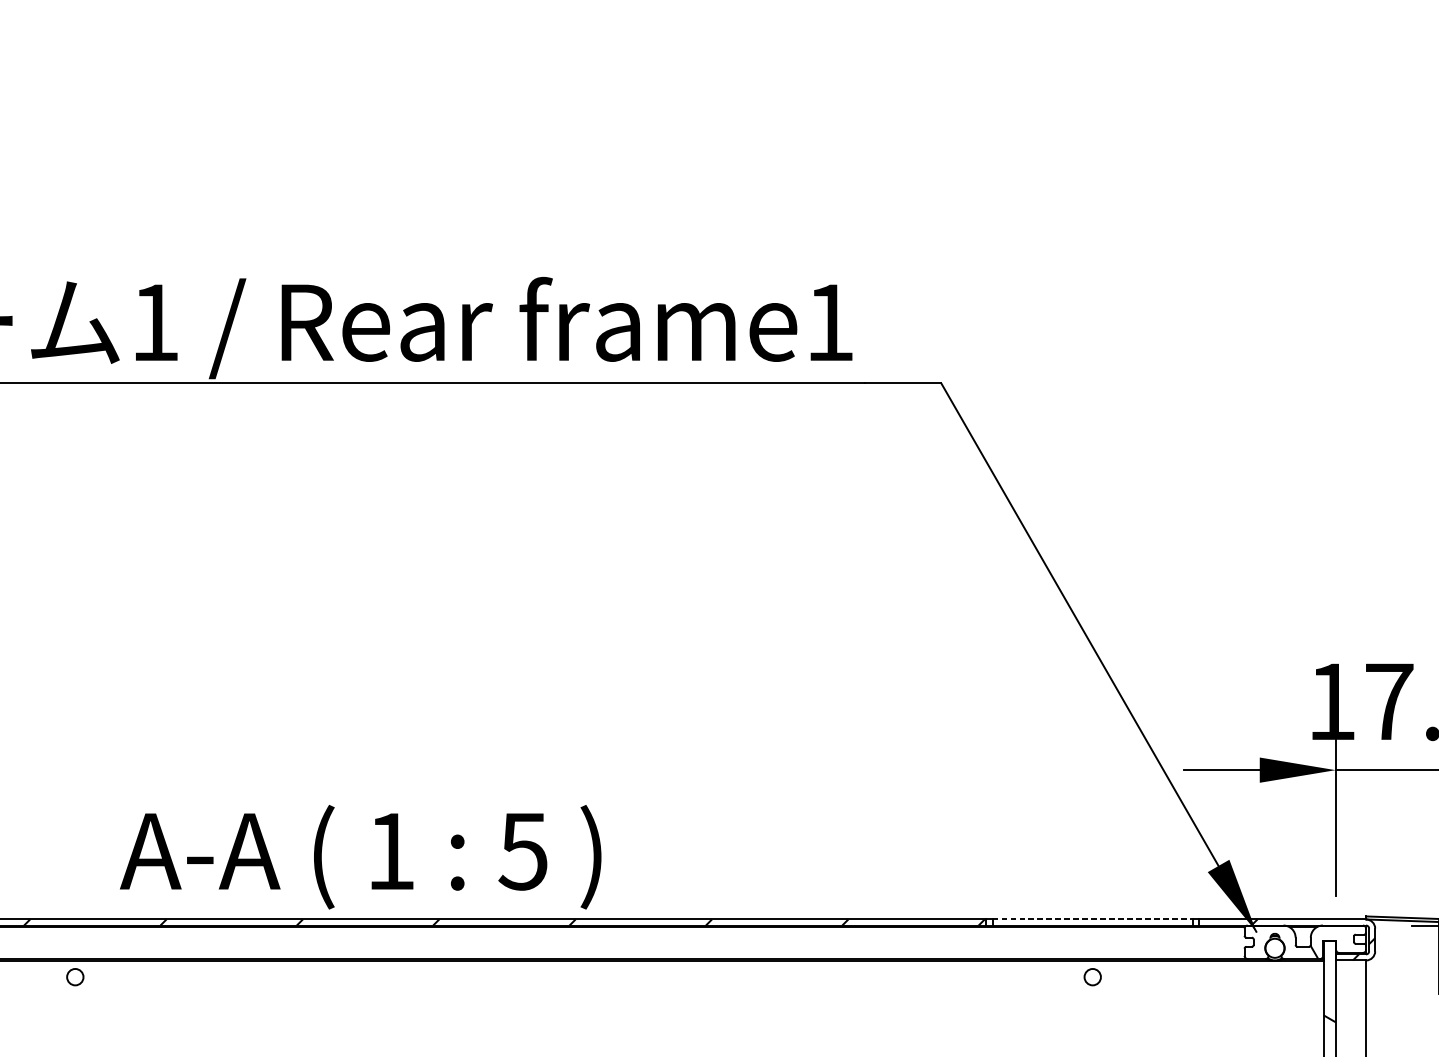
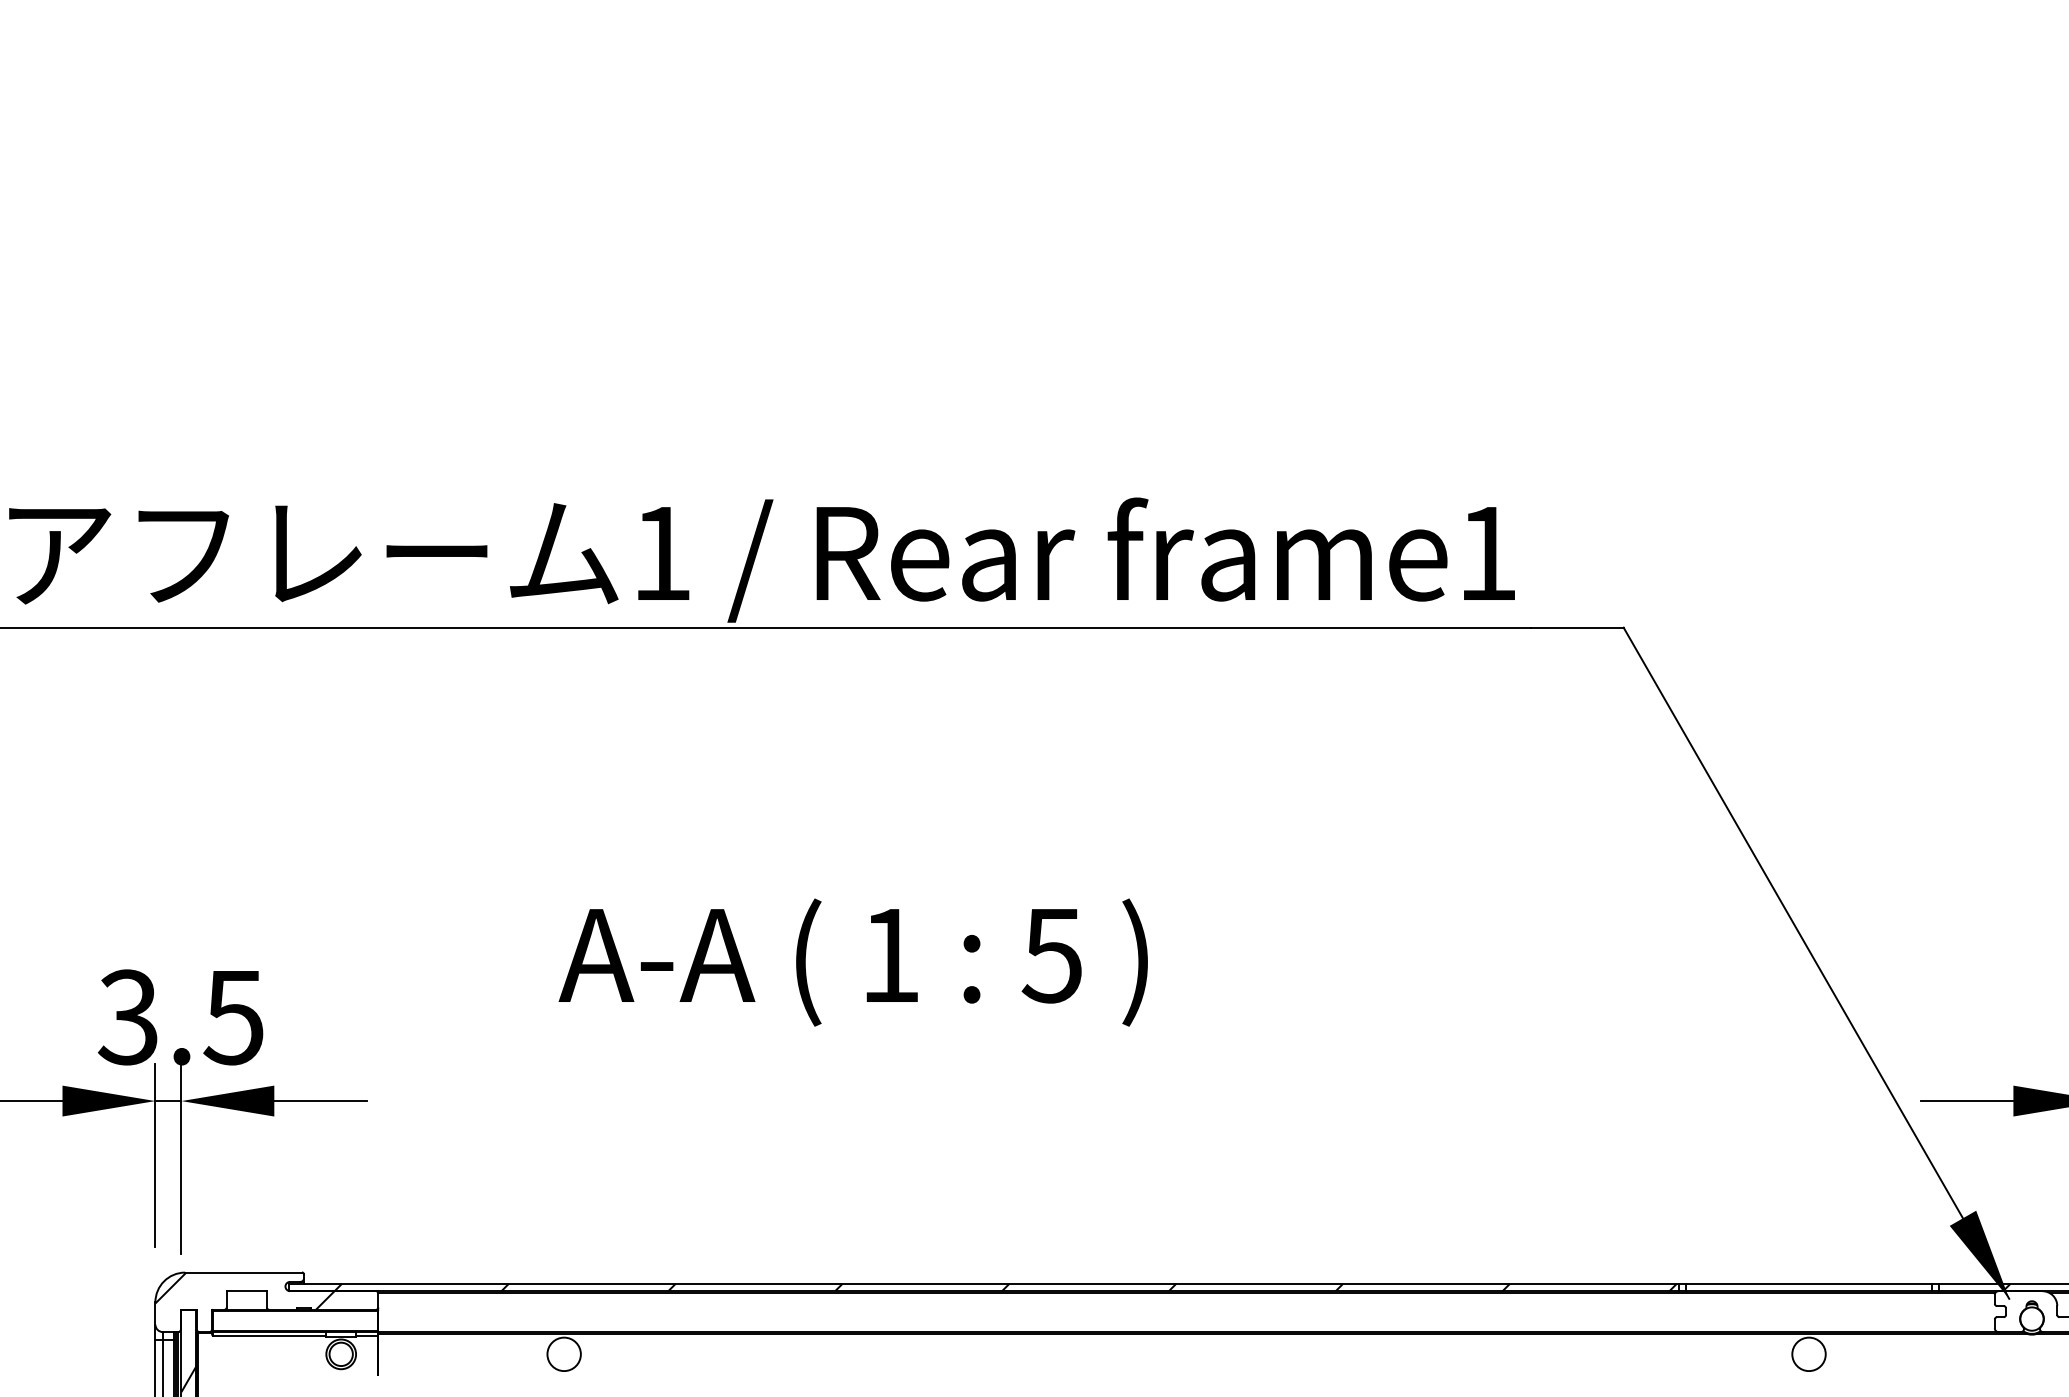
text: (360, 857) -> (852, 962), moved
line: (1093, 919) -> (1809, 1283), dashed -> solid
circle: (74, 977) -> (563, 1354), size x1.67
circle: (1092, 977) -> (1808, 1354), size x1.67

